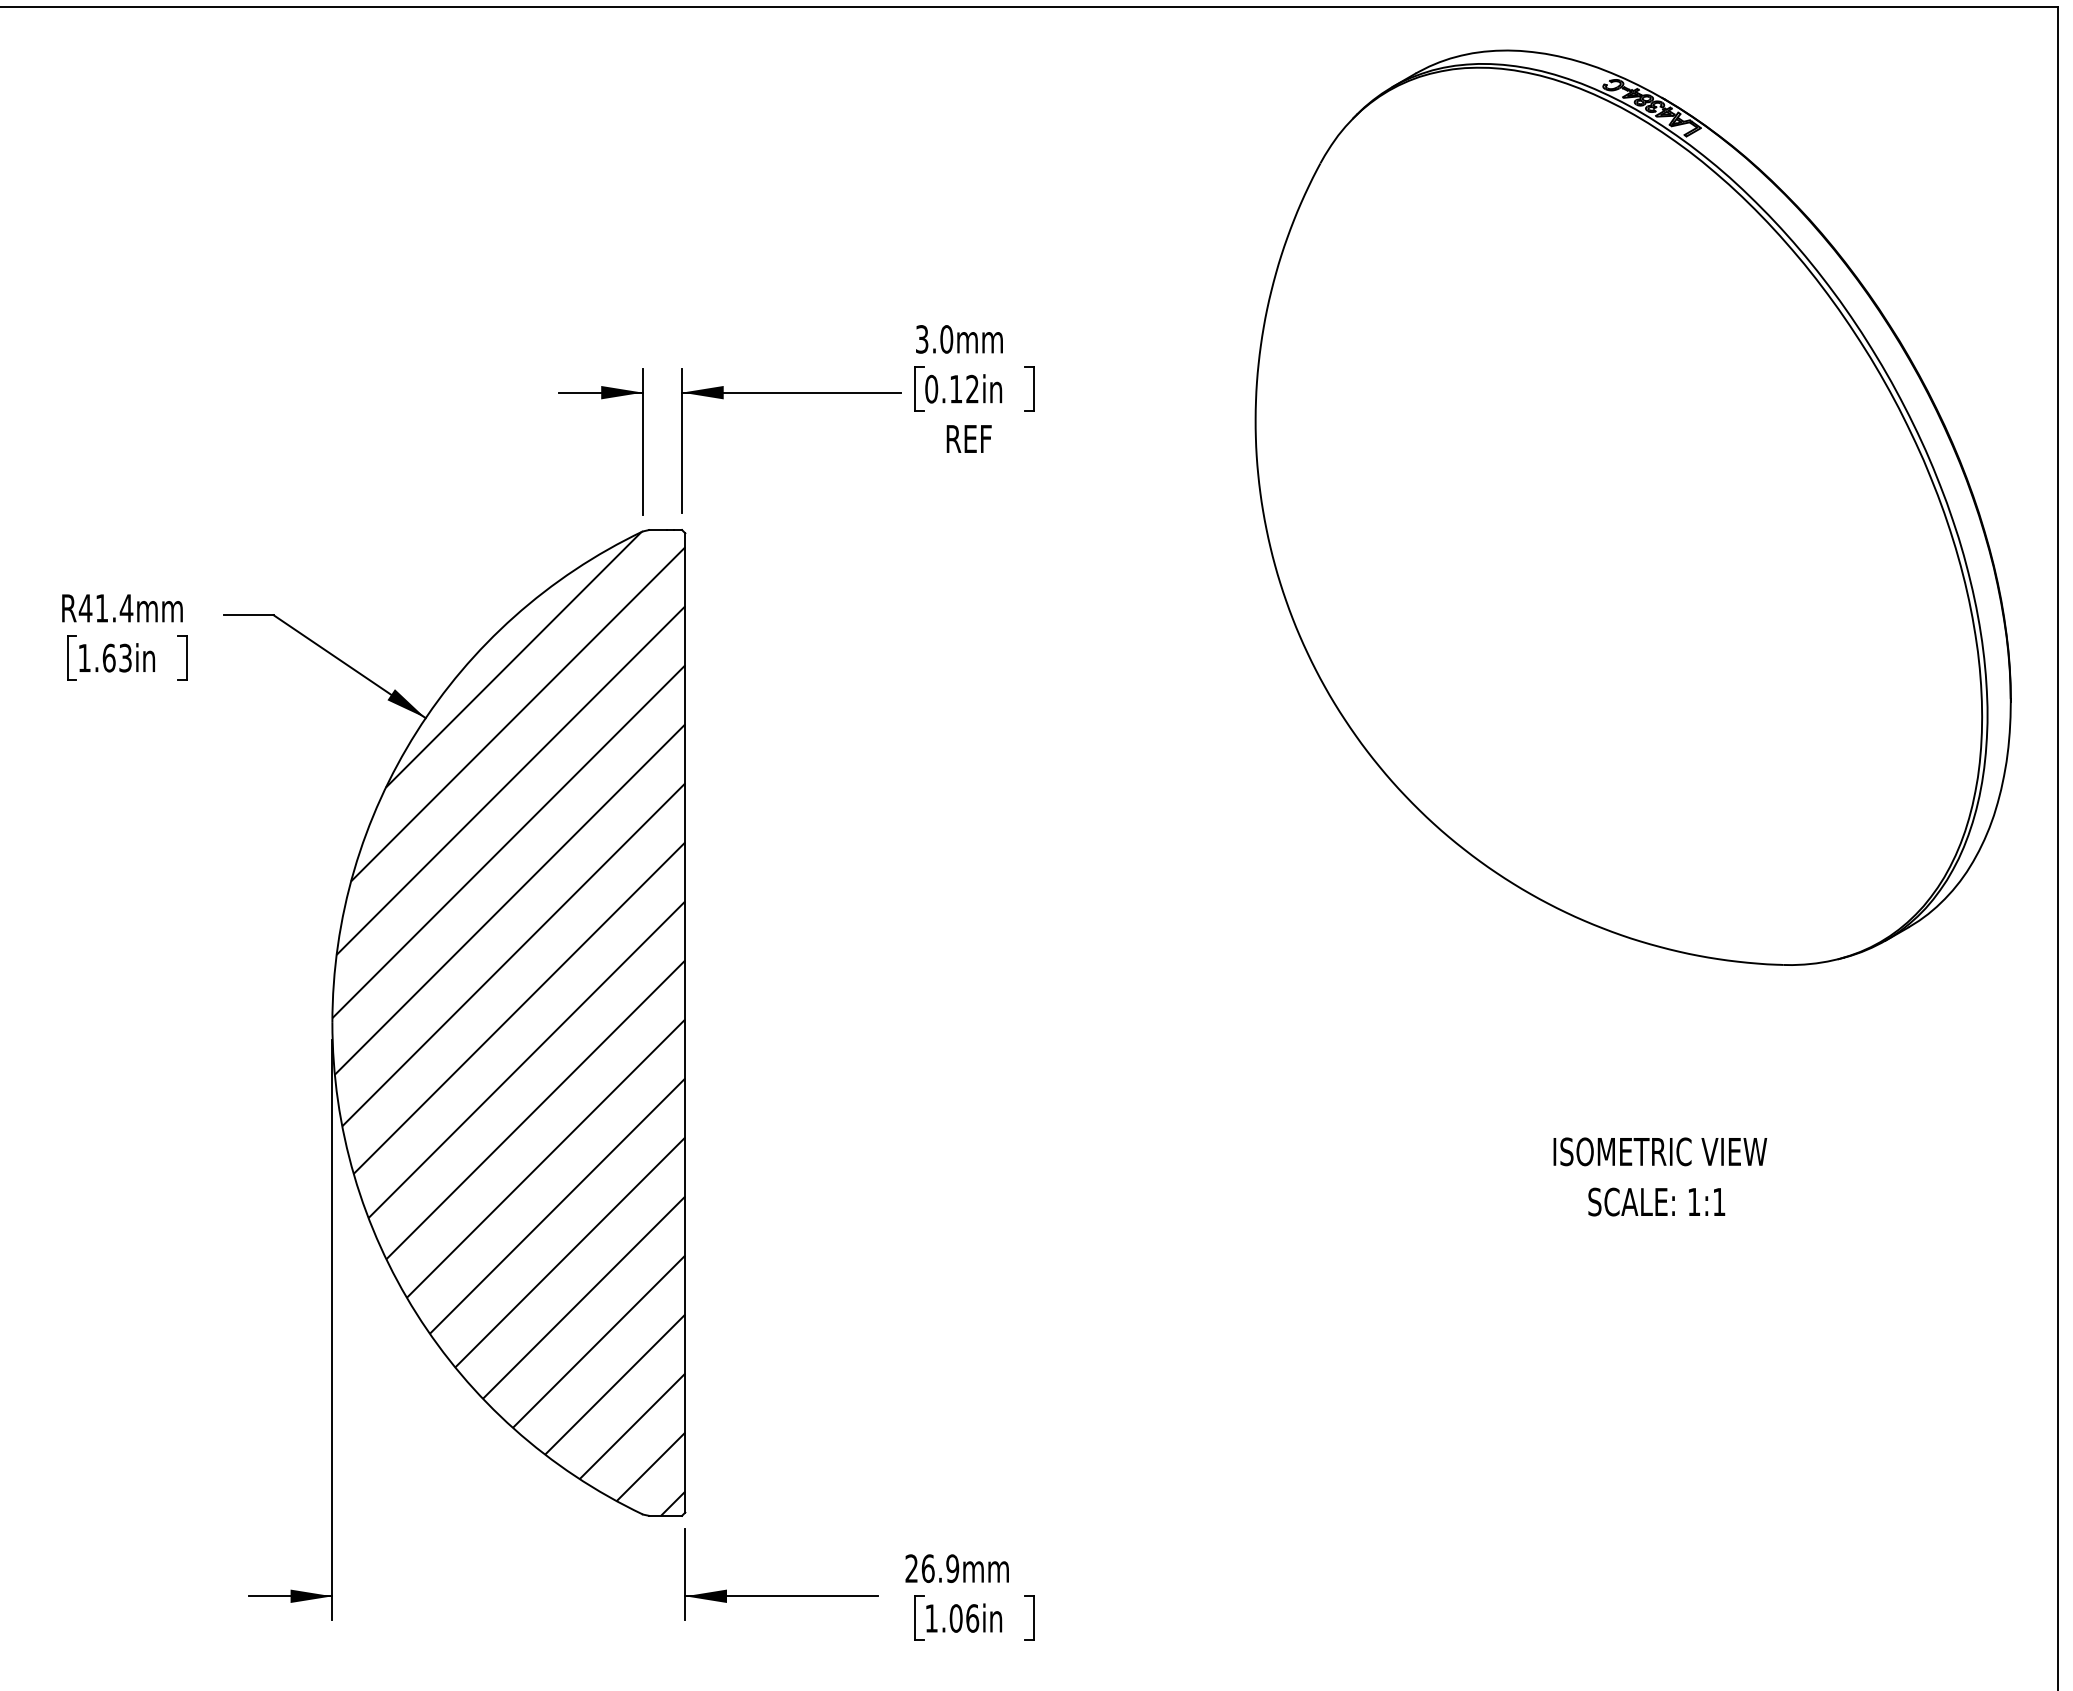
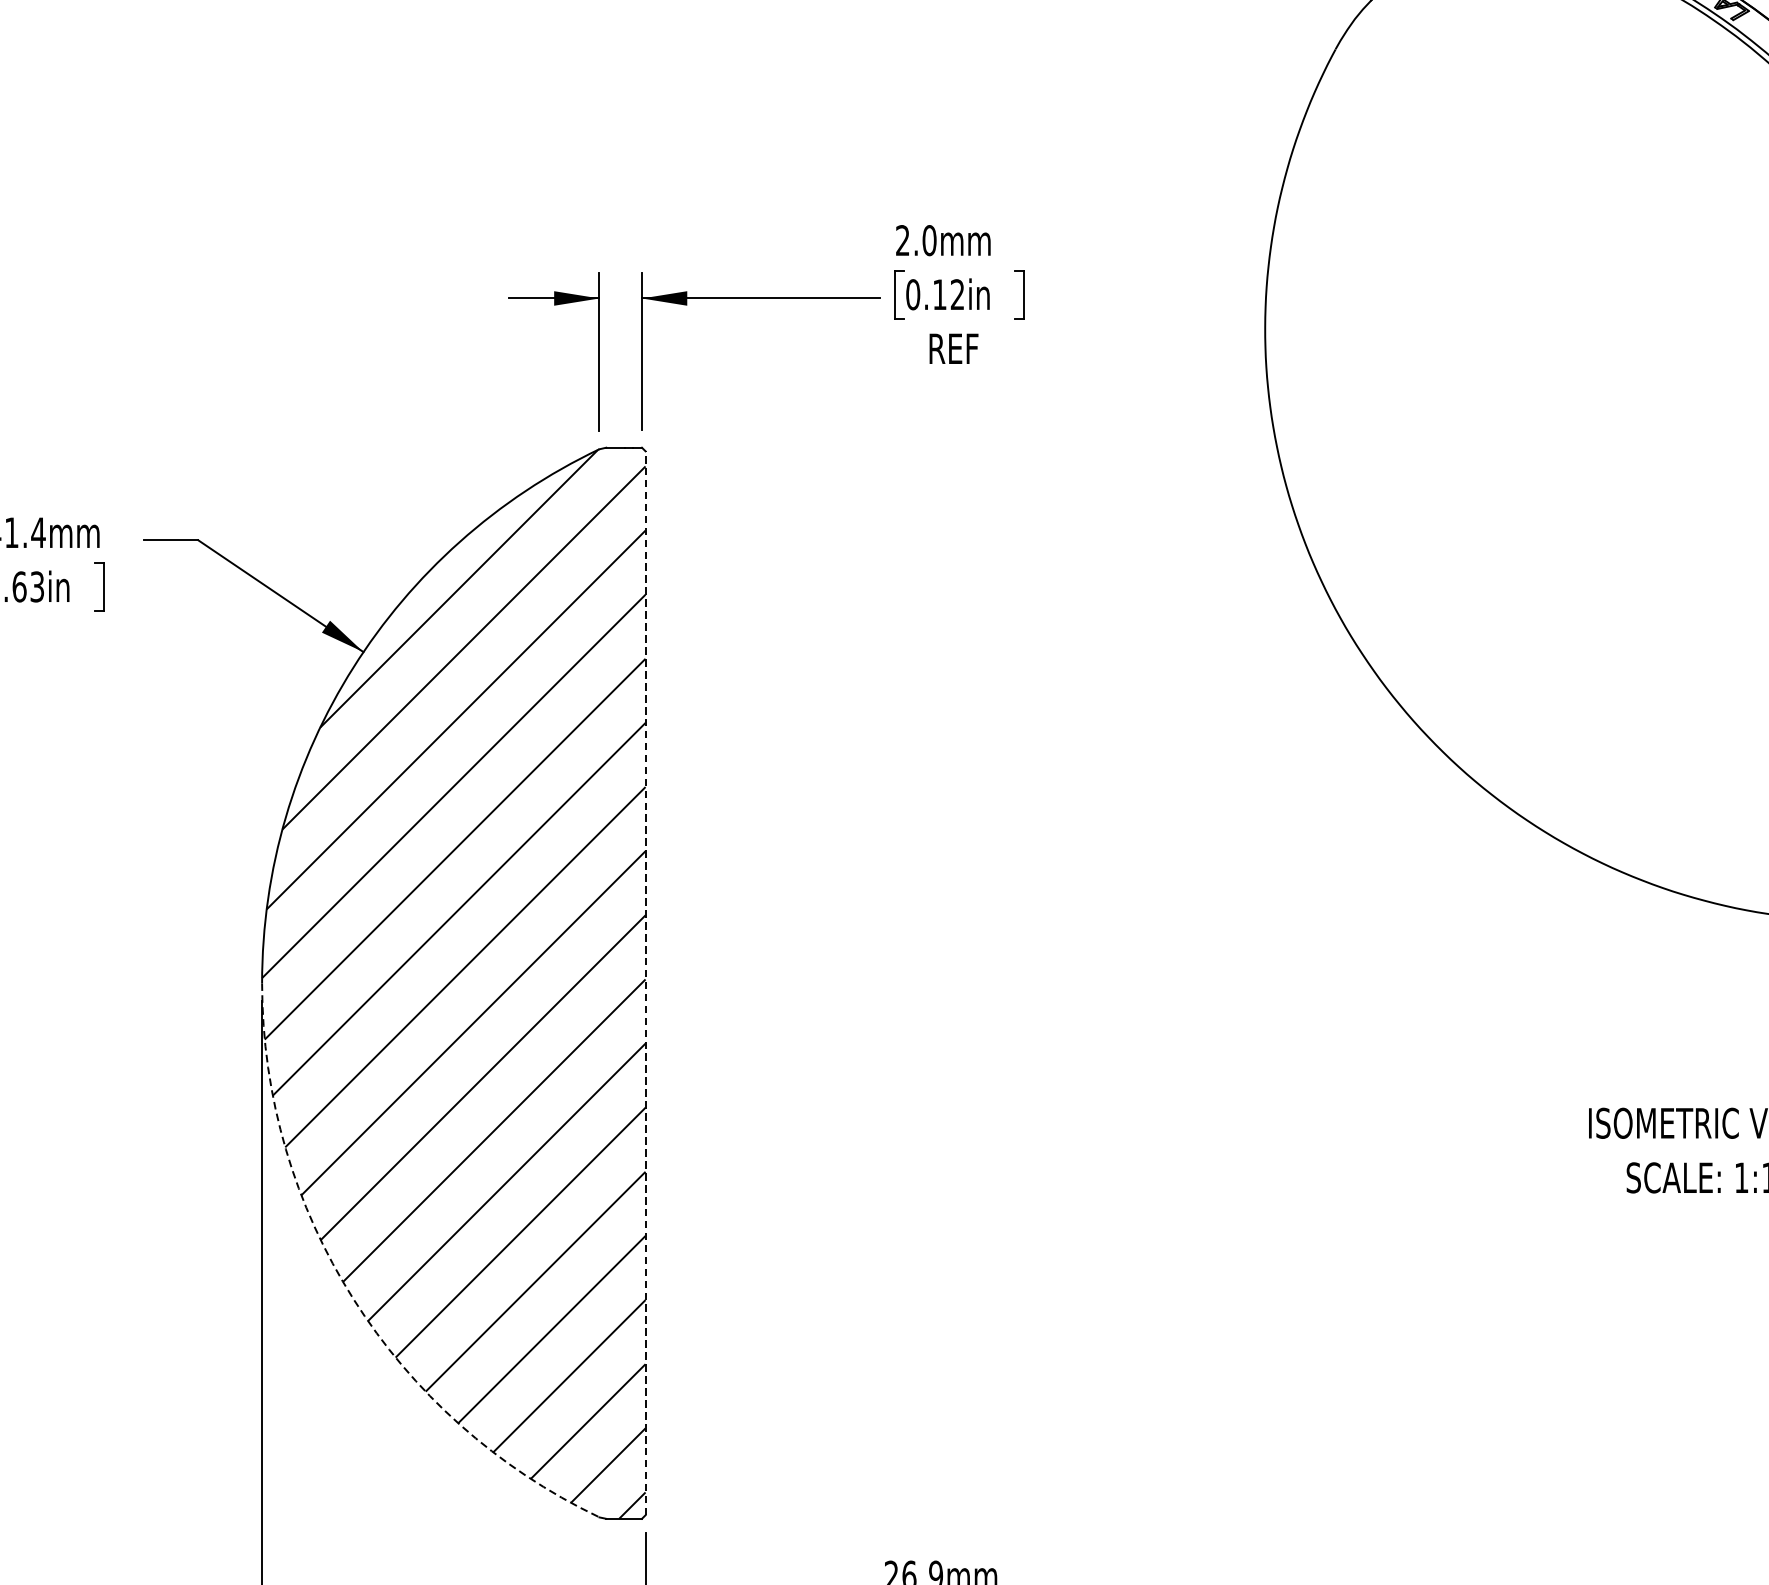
text: (922, 339) -> (903, 240), 3.0mm -> 2.0mm
line: (685, 1022) -> (645, 982), solid -> dashed
arc: (416, 1313) -> (353, 1298), solid -> dashed

